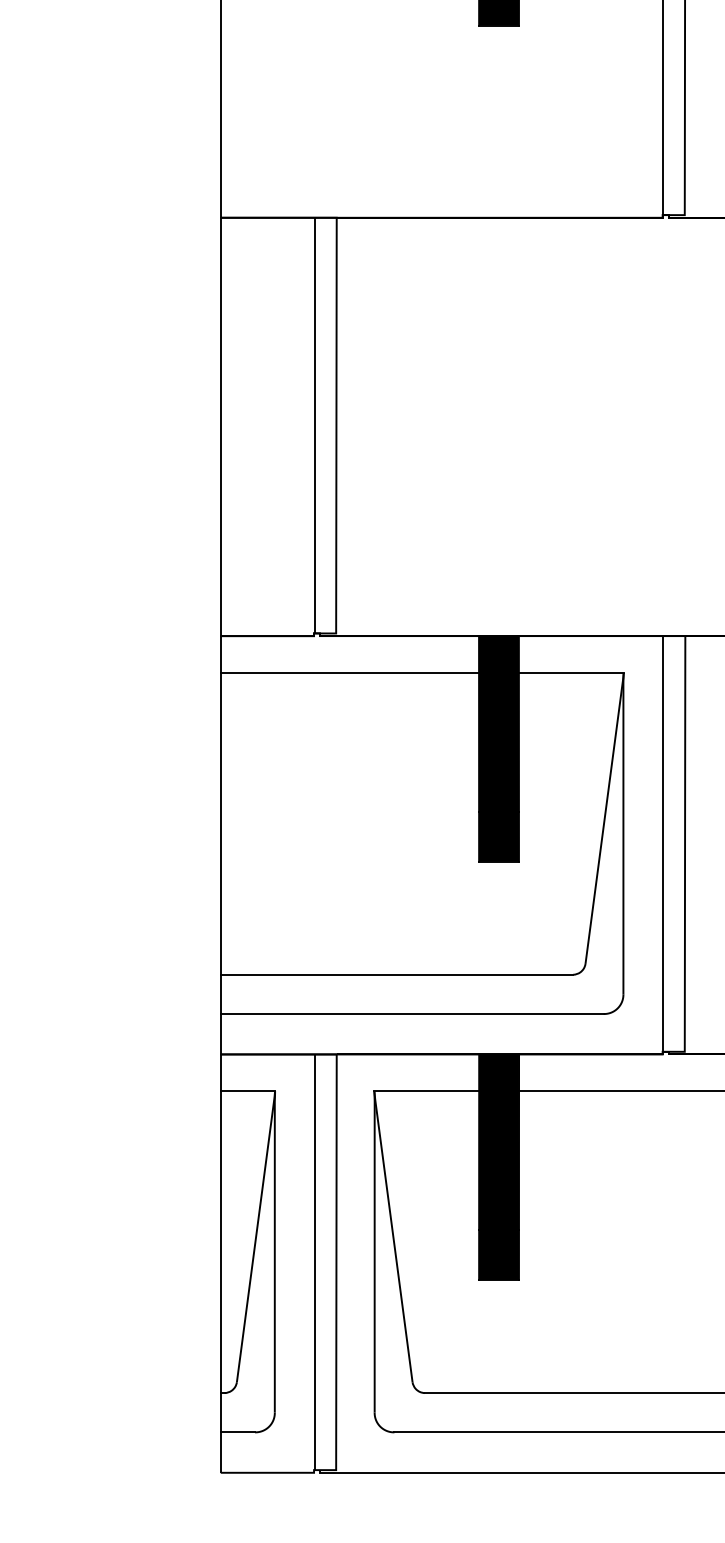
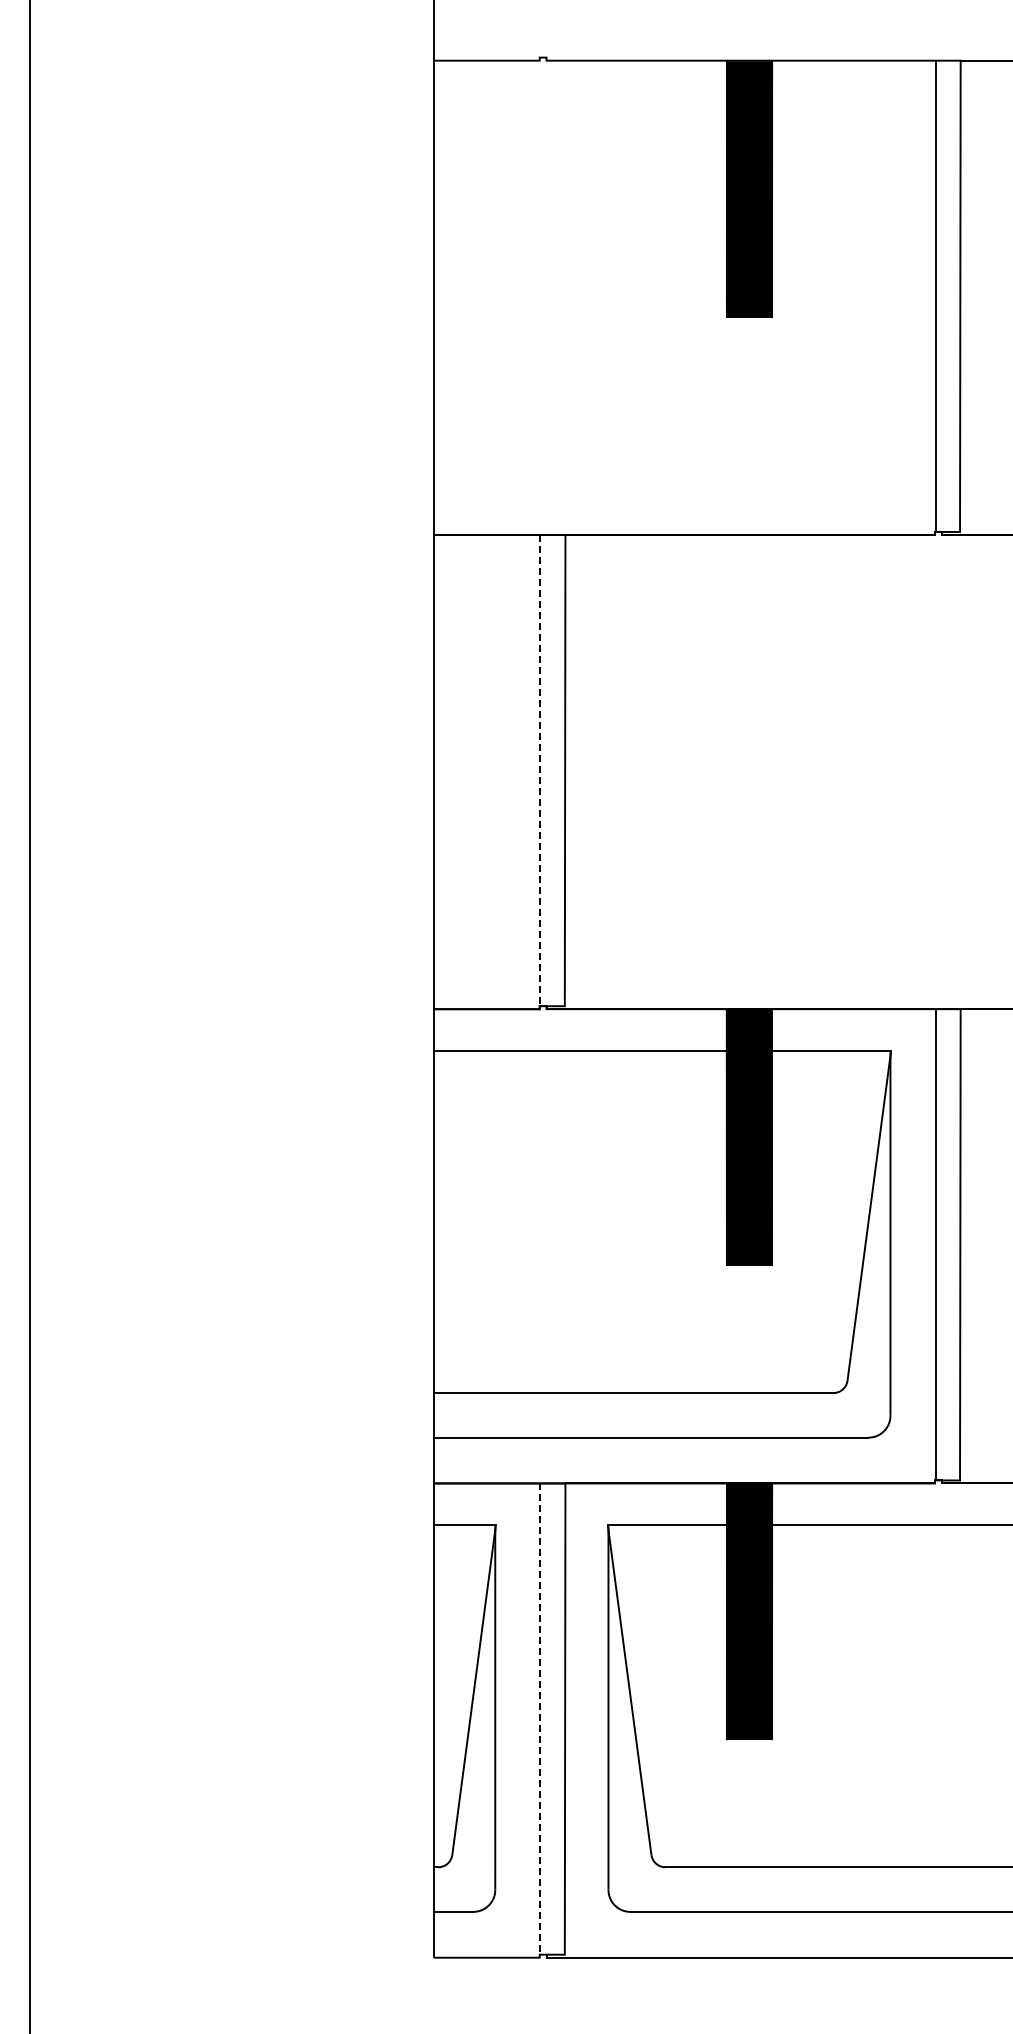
line: (314, 425) -> (540, 770), solid -> dashed
line: (314, 1262) -> (540, 1719), solid -> dashed

